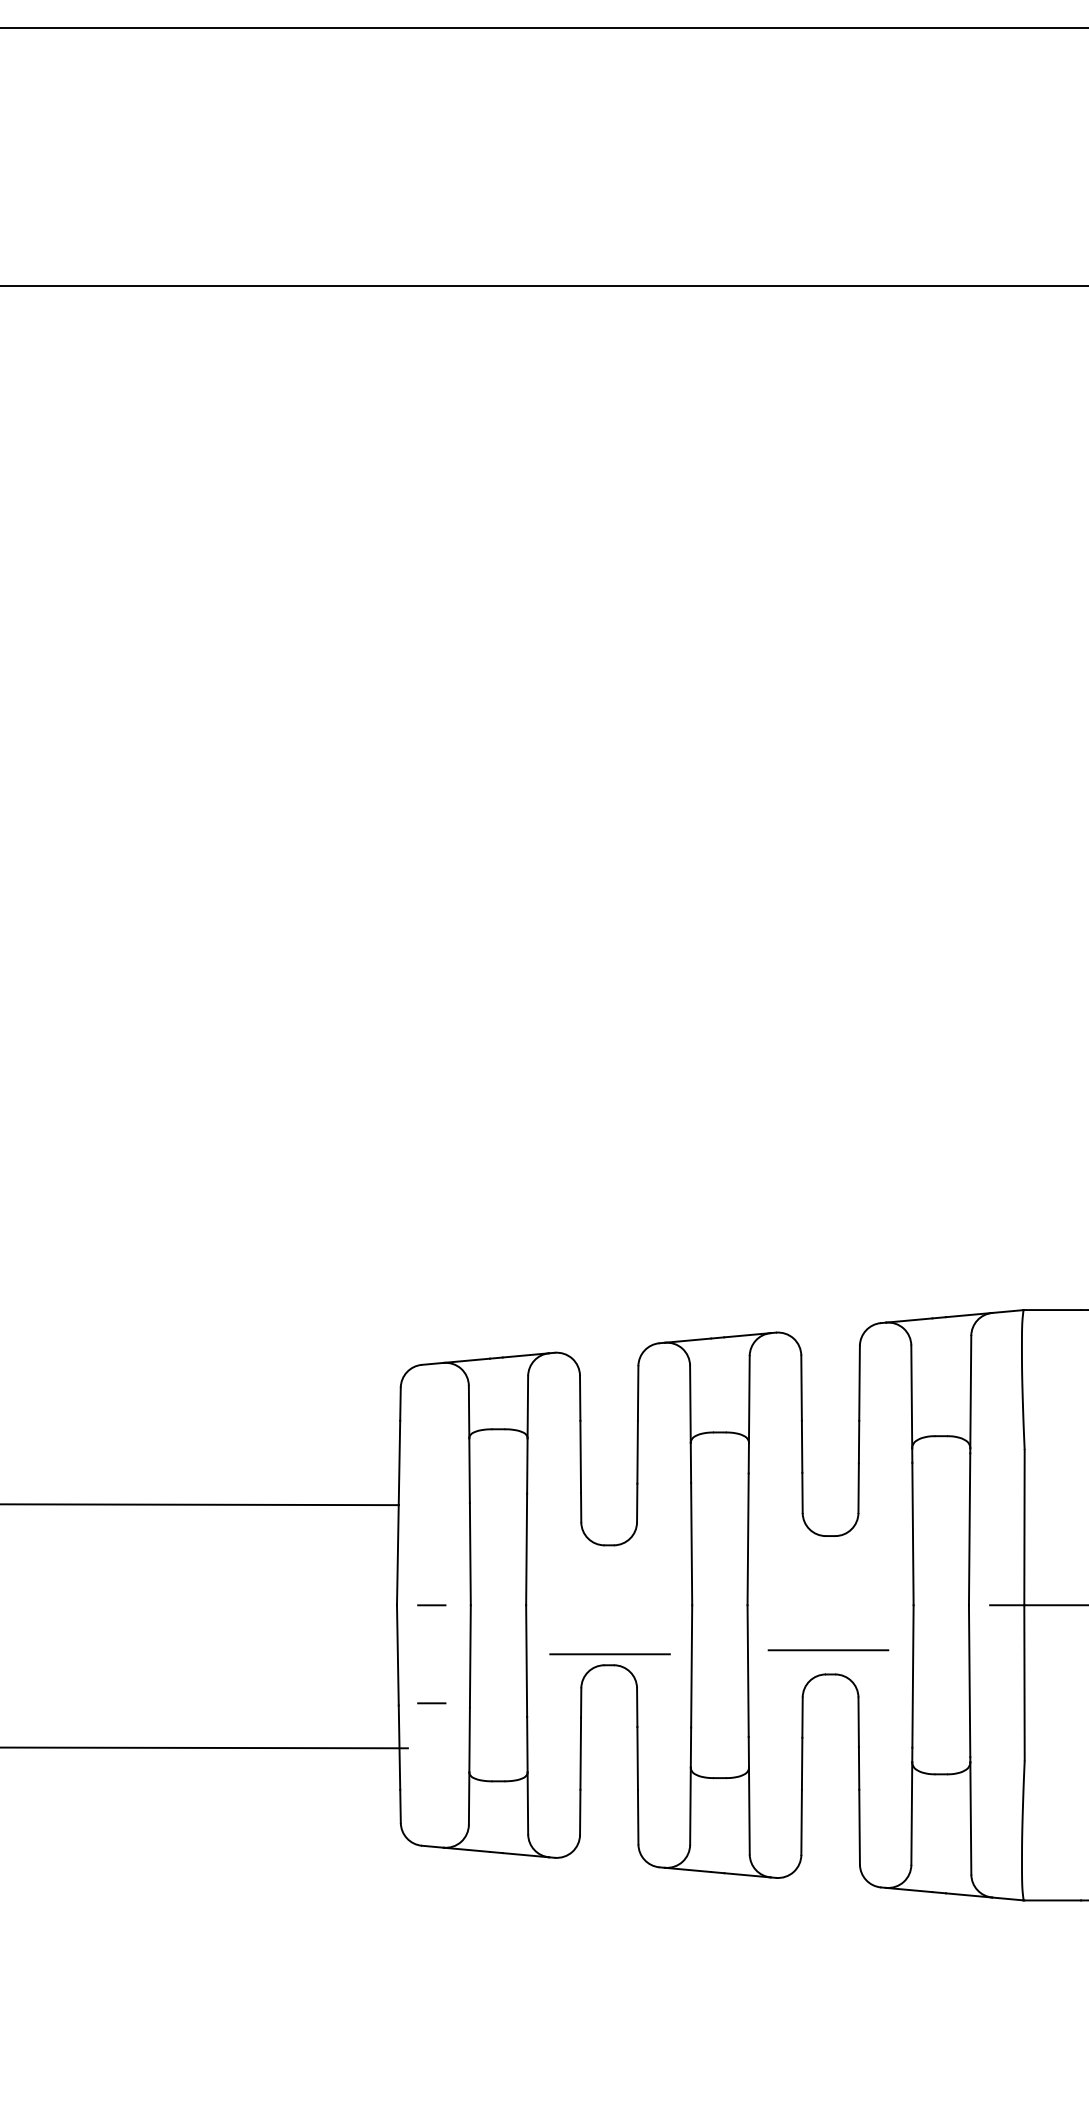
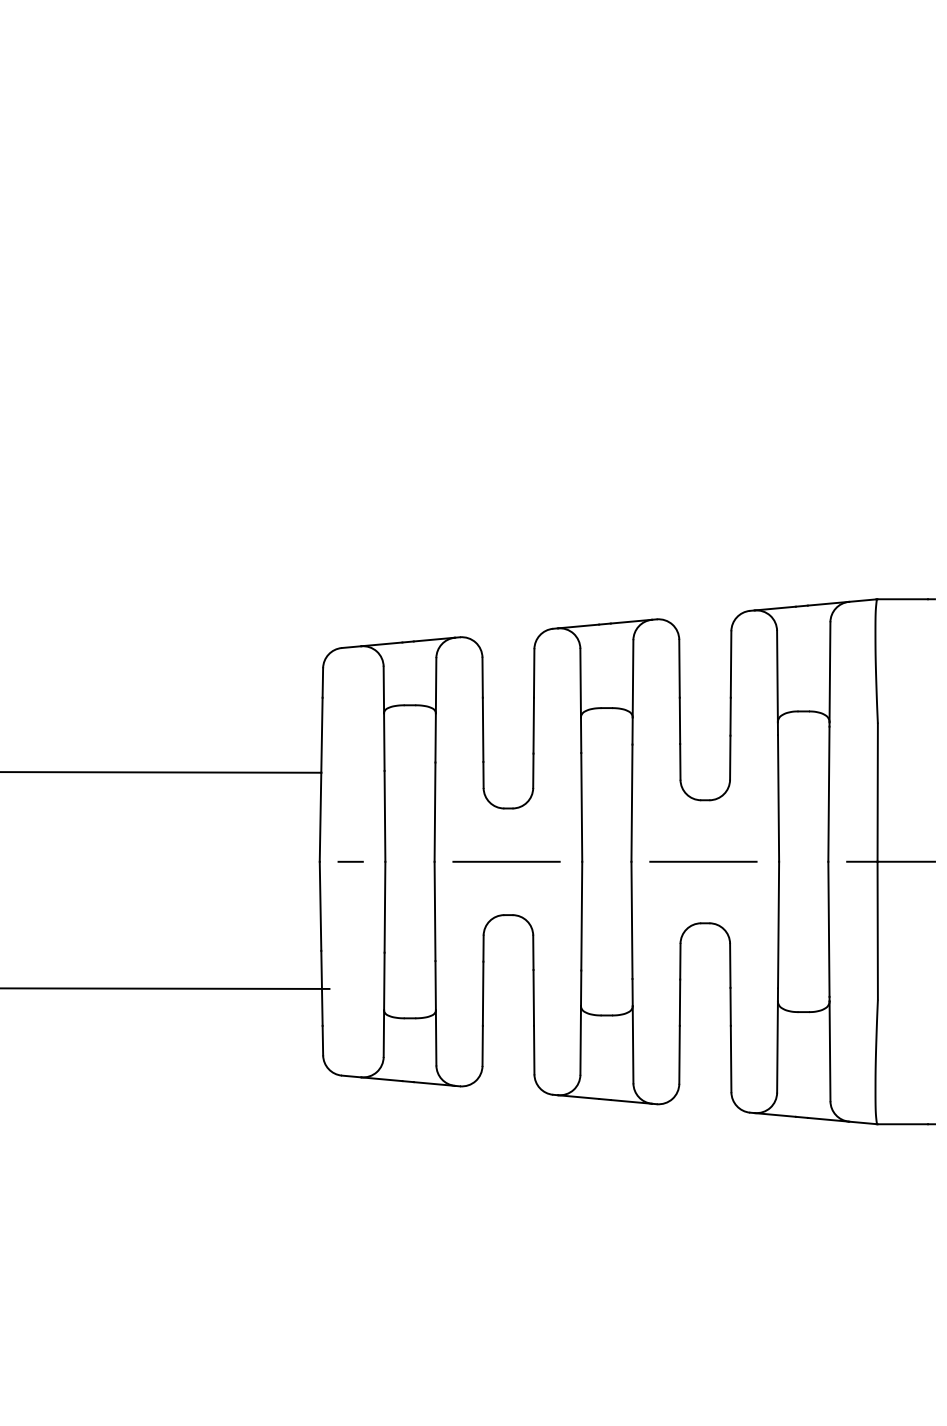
line: (828, 1650) -> (703, 861), moved
line: (609, 1654) -> (506, 861), moved
line: (431, 1703) -> (350, 949), removed

